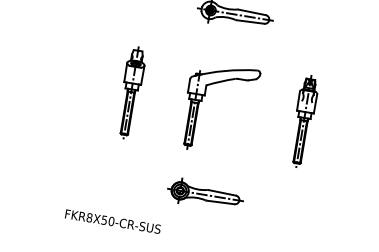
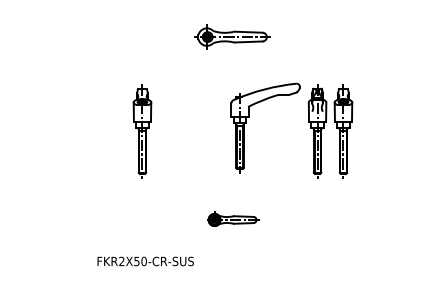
part: (205, 96) -> (249, 117), moved
part: (329, 125) -> (343, 131), added
part: (205, 194) -> (232, 219), size x0.7
text: (89, 217) -> (121, 261), FKR8X50-CR-SUS -> FKR2X50-CR-SUS

